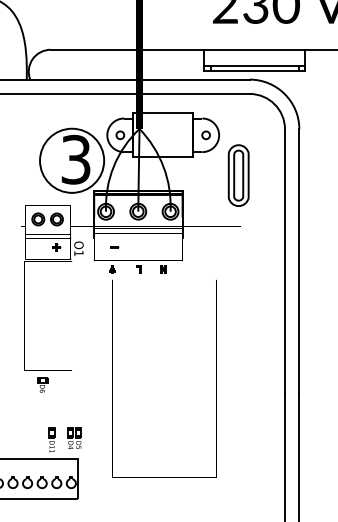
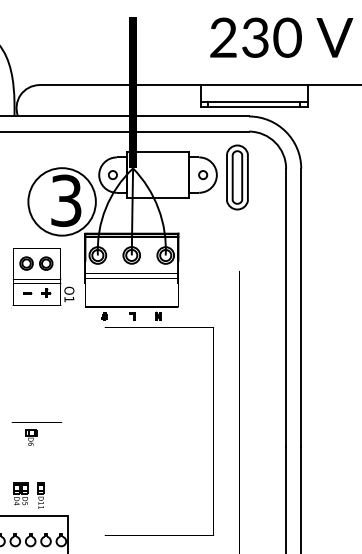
part: (238, 175) -> (237, 177), moved
part: (114, 247) -> (27, 293), moved
part: (74, 437) -> (20, 493), moved

